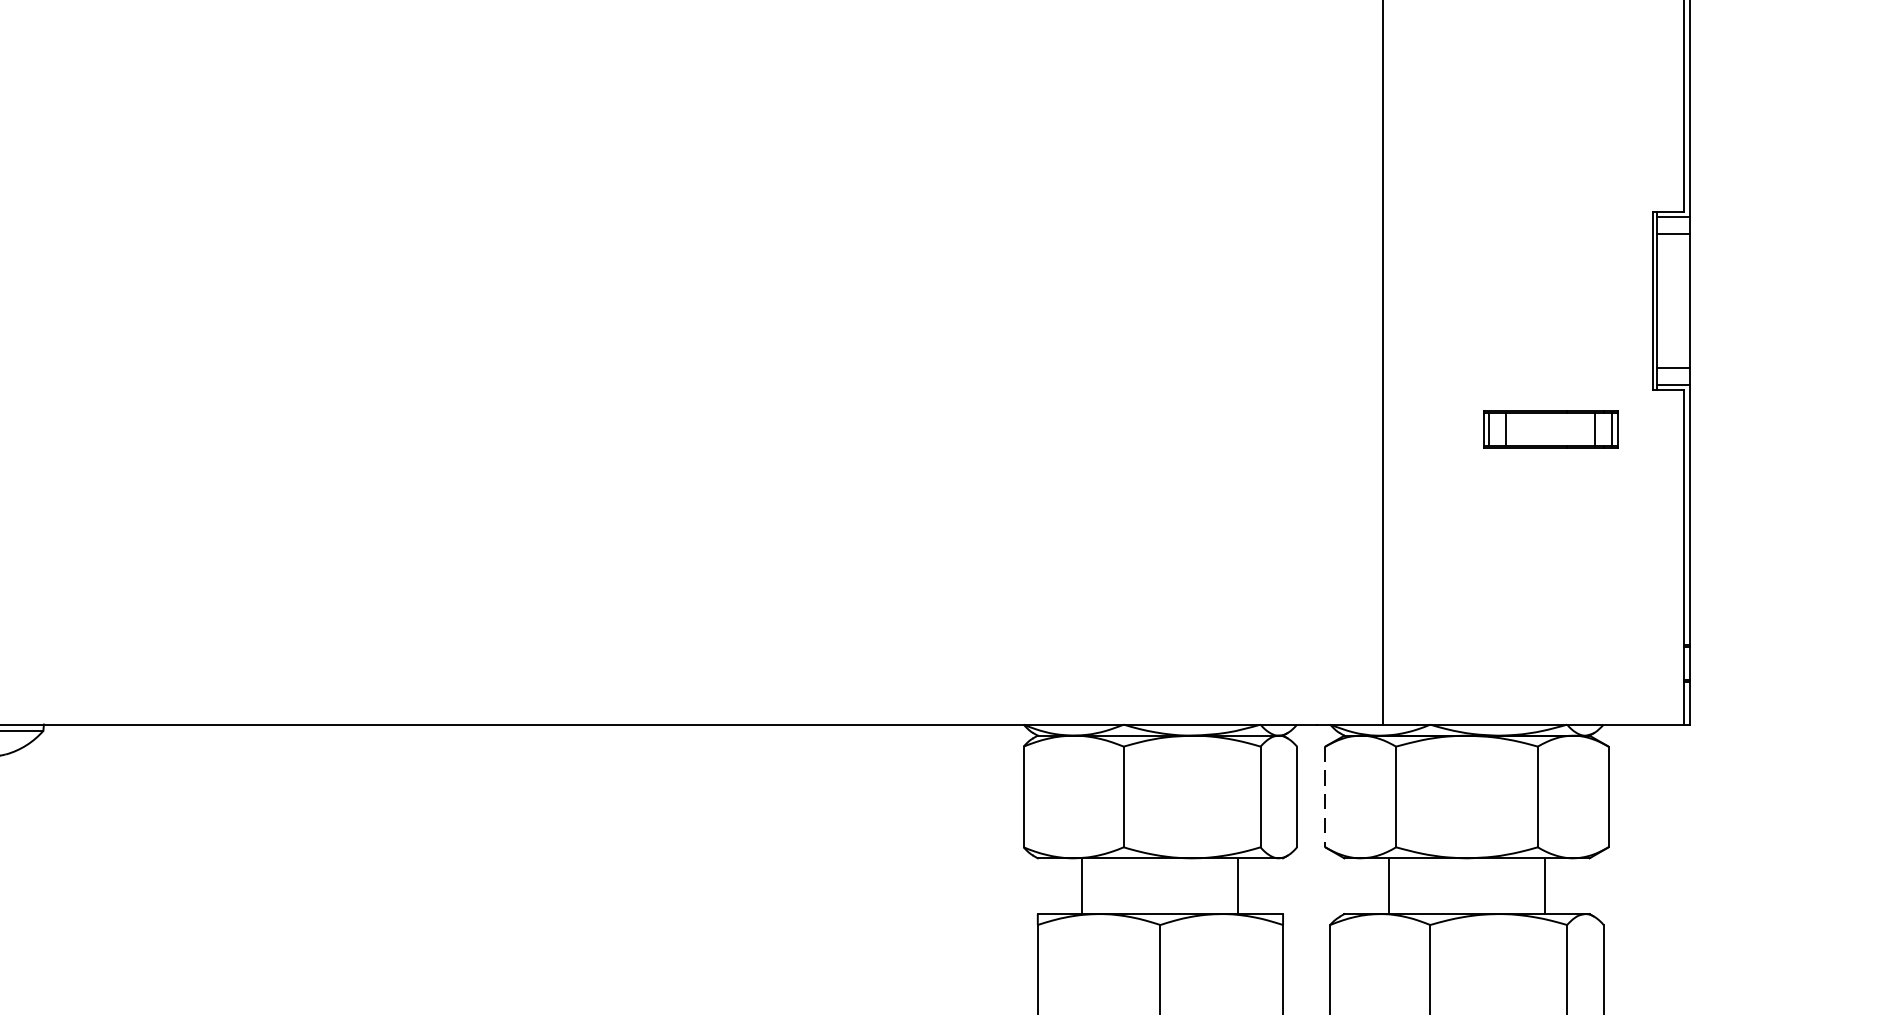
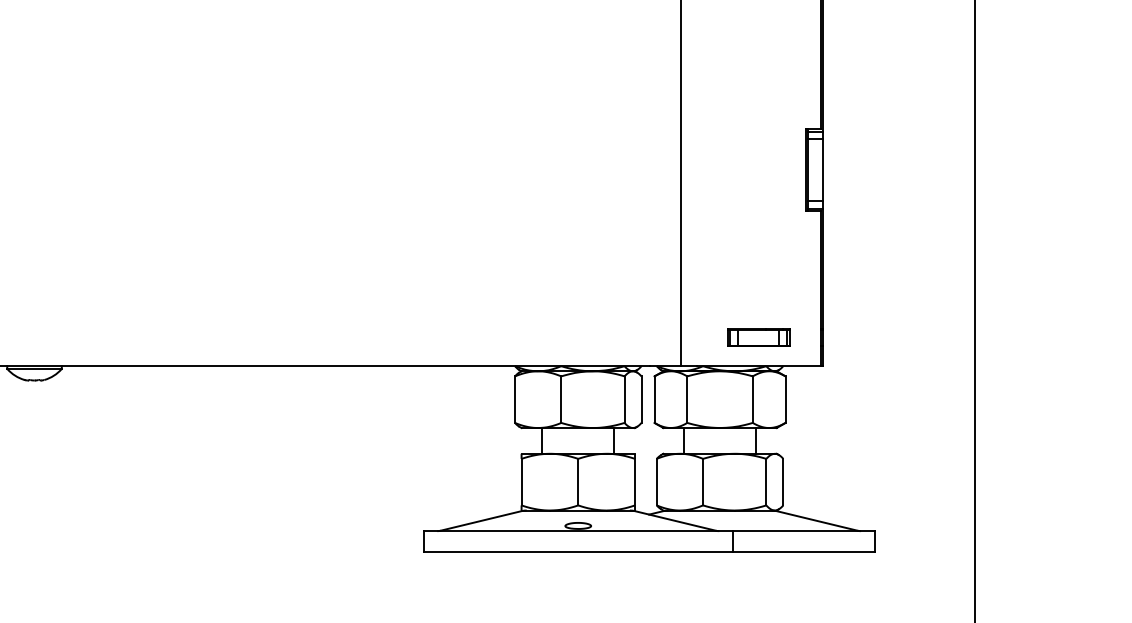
part: (1550, 429) -> (758, 337), moved
line: (1325, 798) -> (654, 400), dashed -> solid

